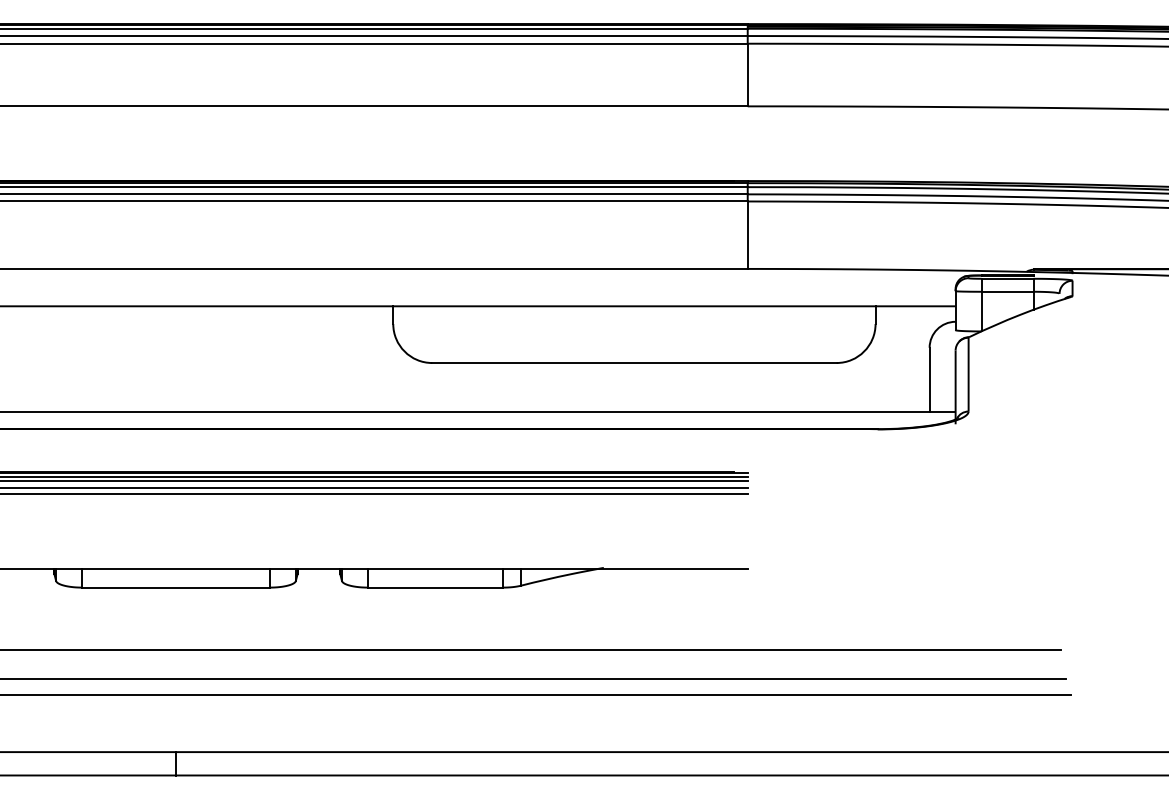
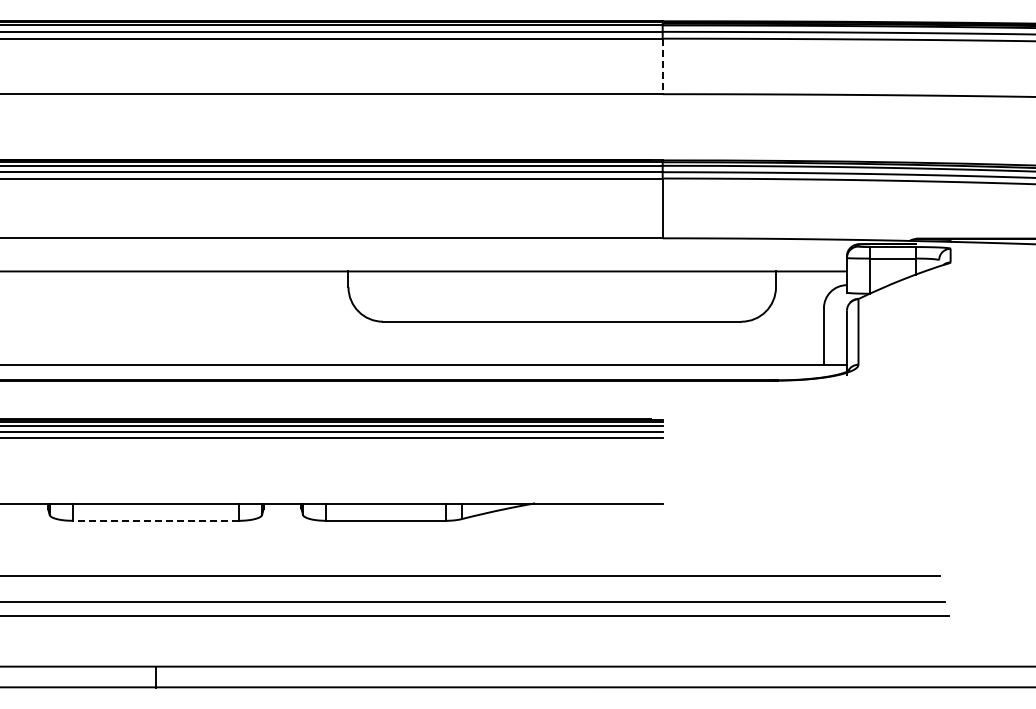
line: (747, 75) -> (662, 66), solid -> dashed
line: (175, 587) -> (155, 520), solid -> dashed

